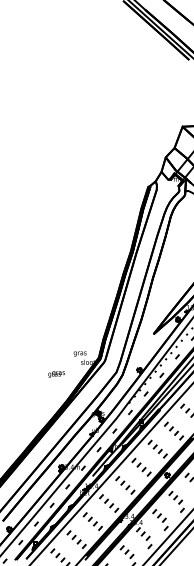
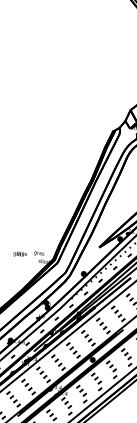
text: (56, 374) -> (20, 254), moved

